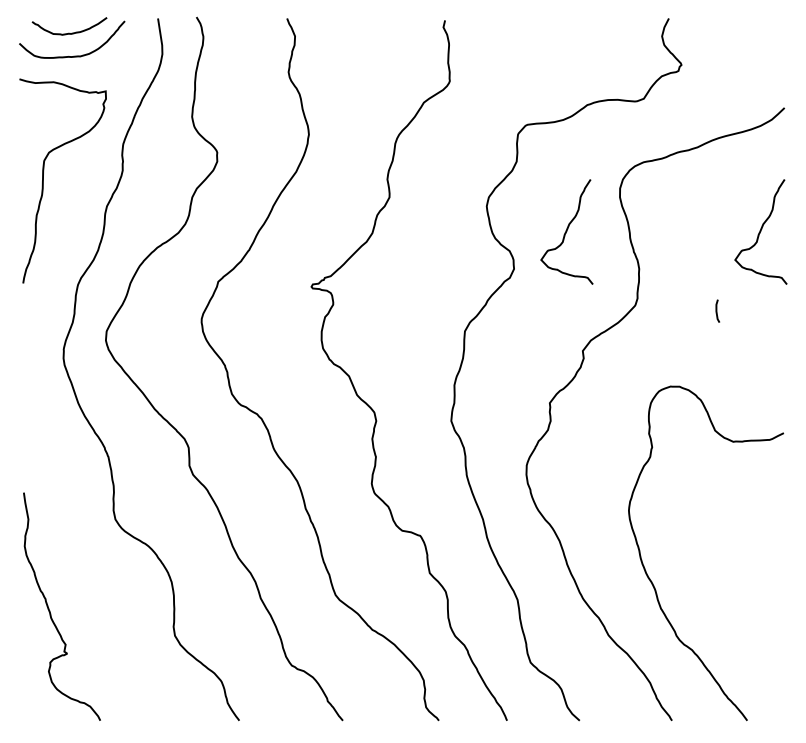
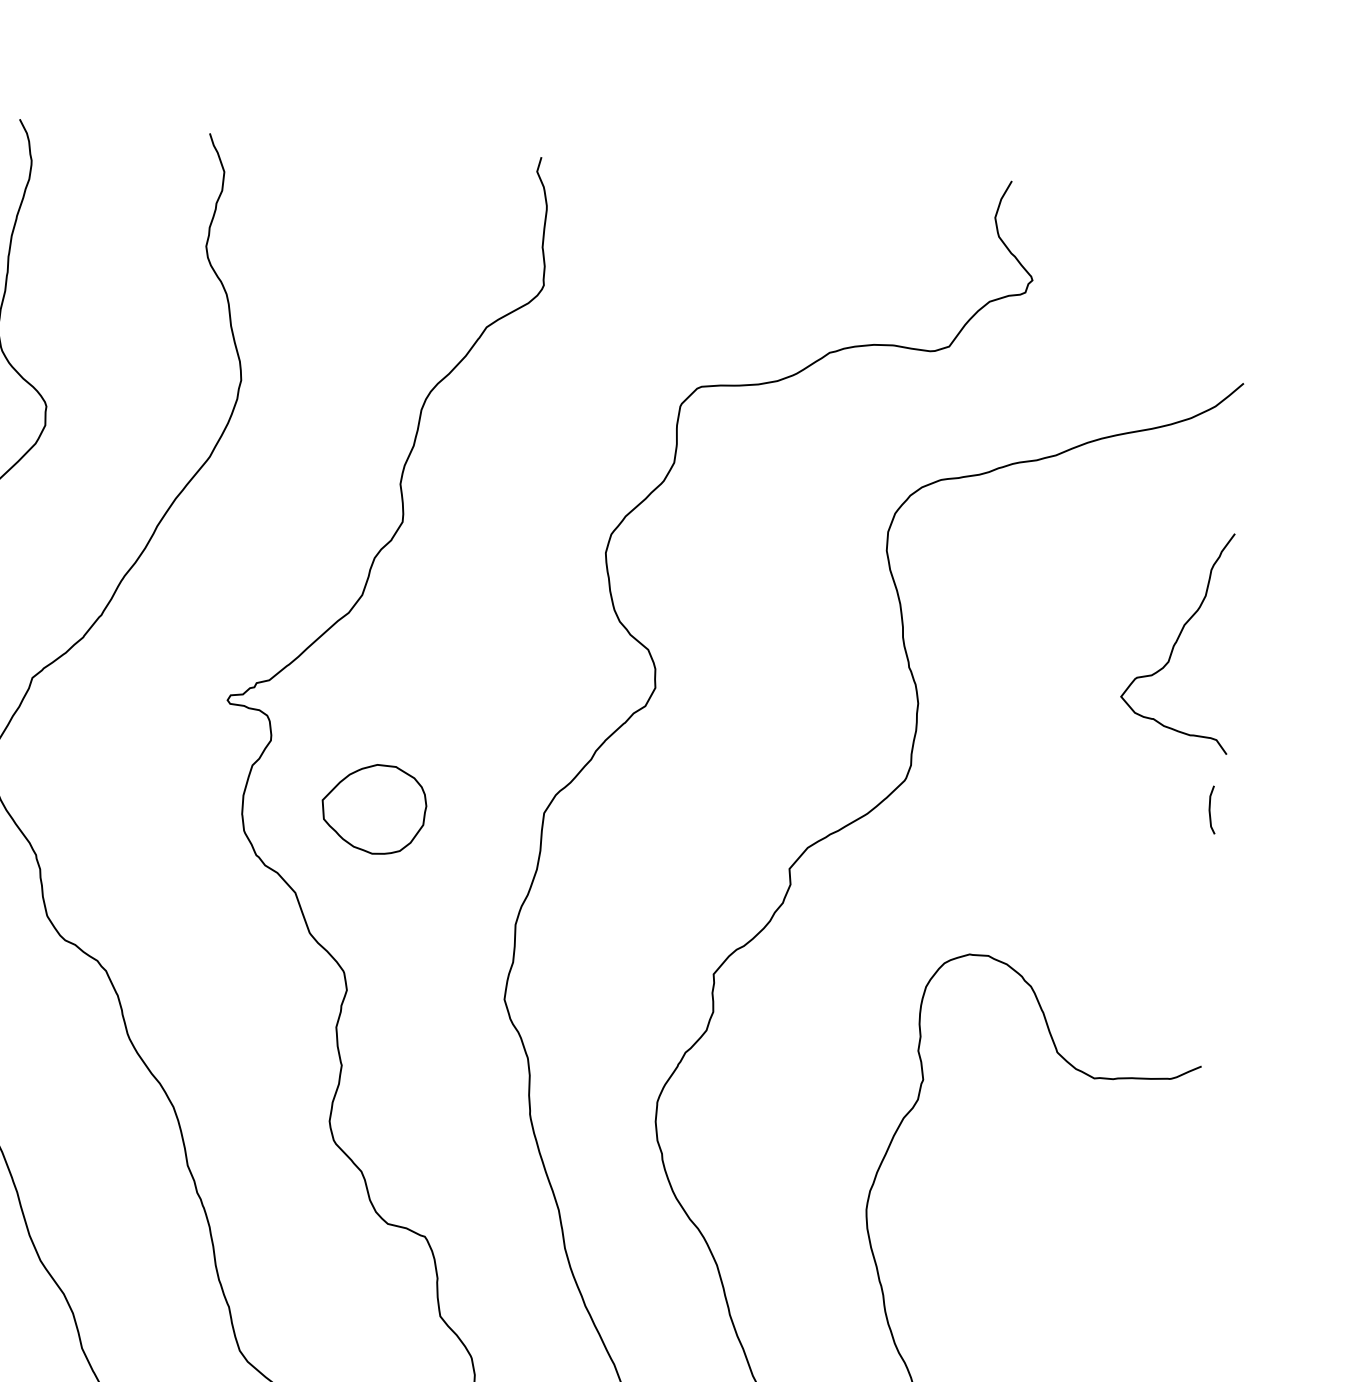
curve: (566, 231) -> (770, 615), removed
line: (717, 310) -> (1211, 808), moved
part: (383, 334) -> (372, 809), added

